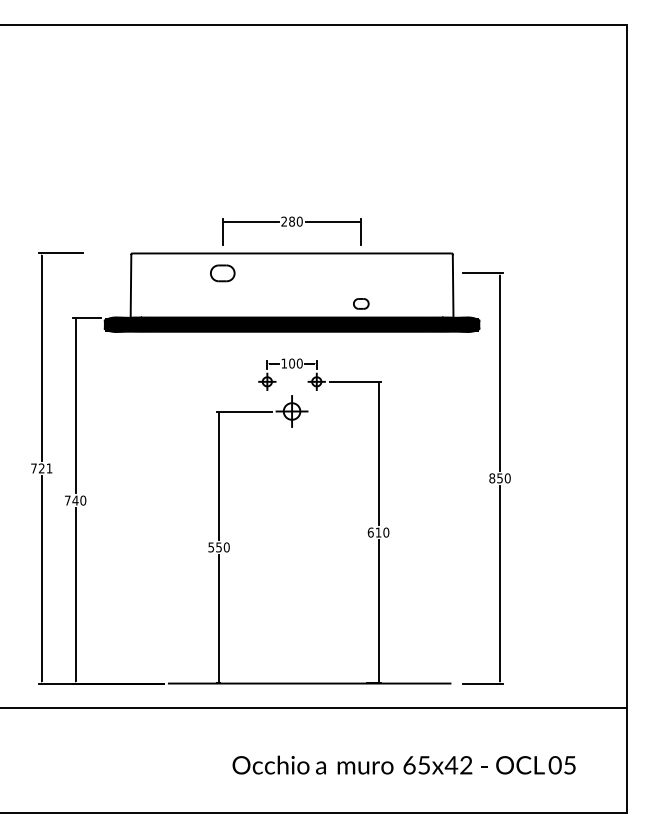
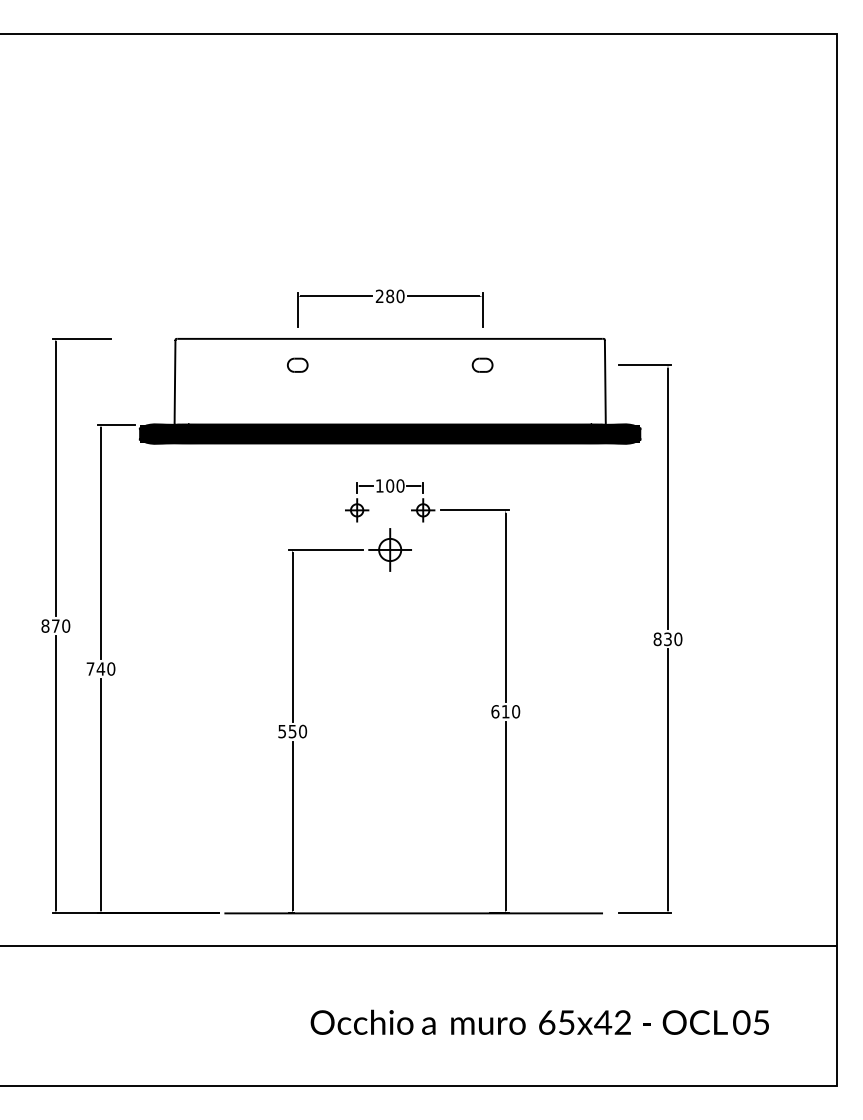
part: (222, 272) -> (297, 364), size x0.62
part: (361, 303) -> (482, 364), moved
text: (41, 468) -> (55, 625), 721 -> 870
text: (499, 477) -> (667, 638), 850 -> 830

